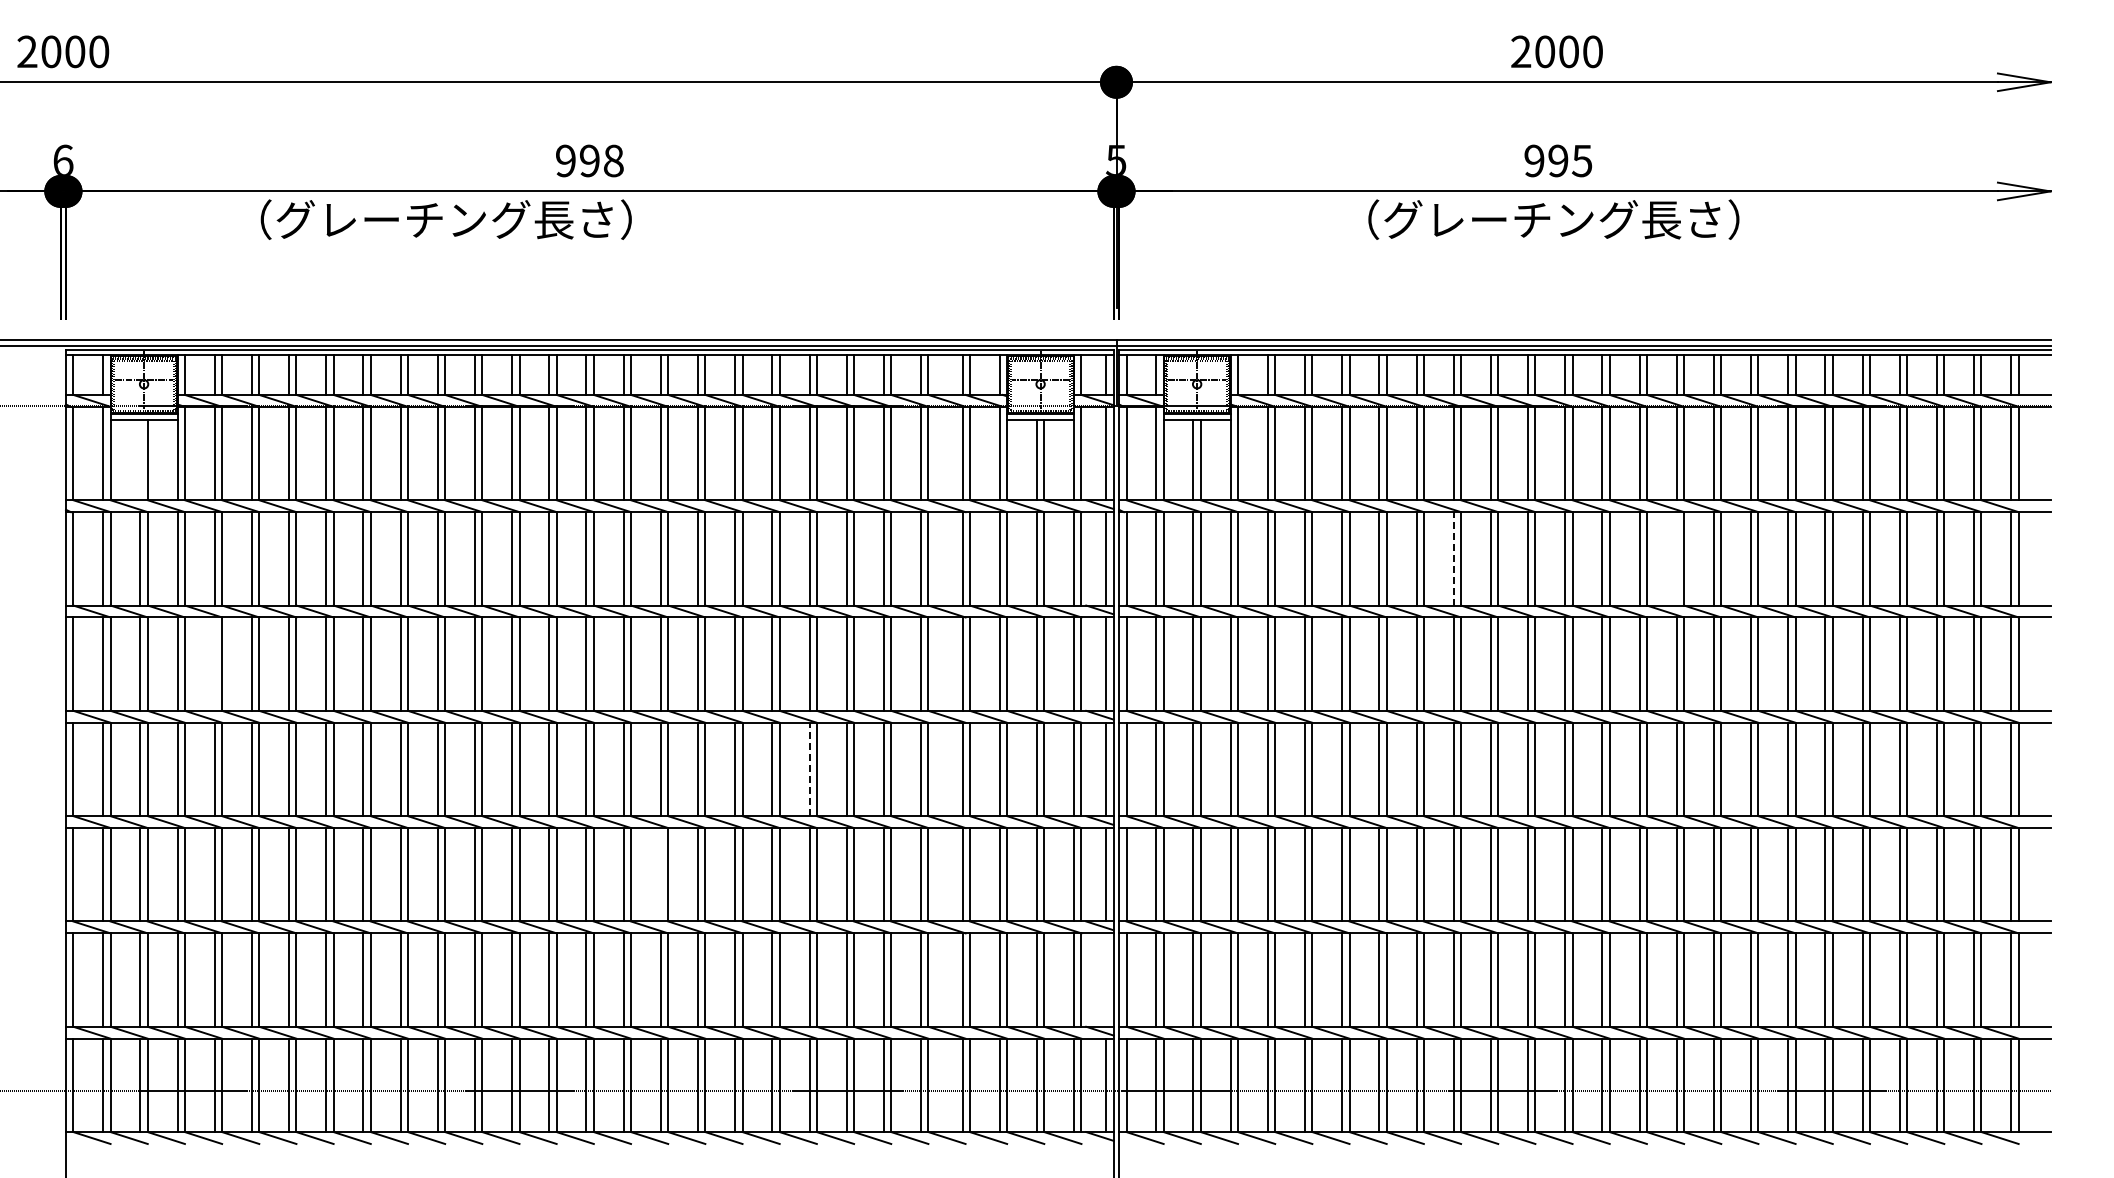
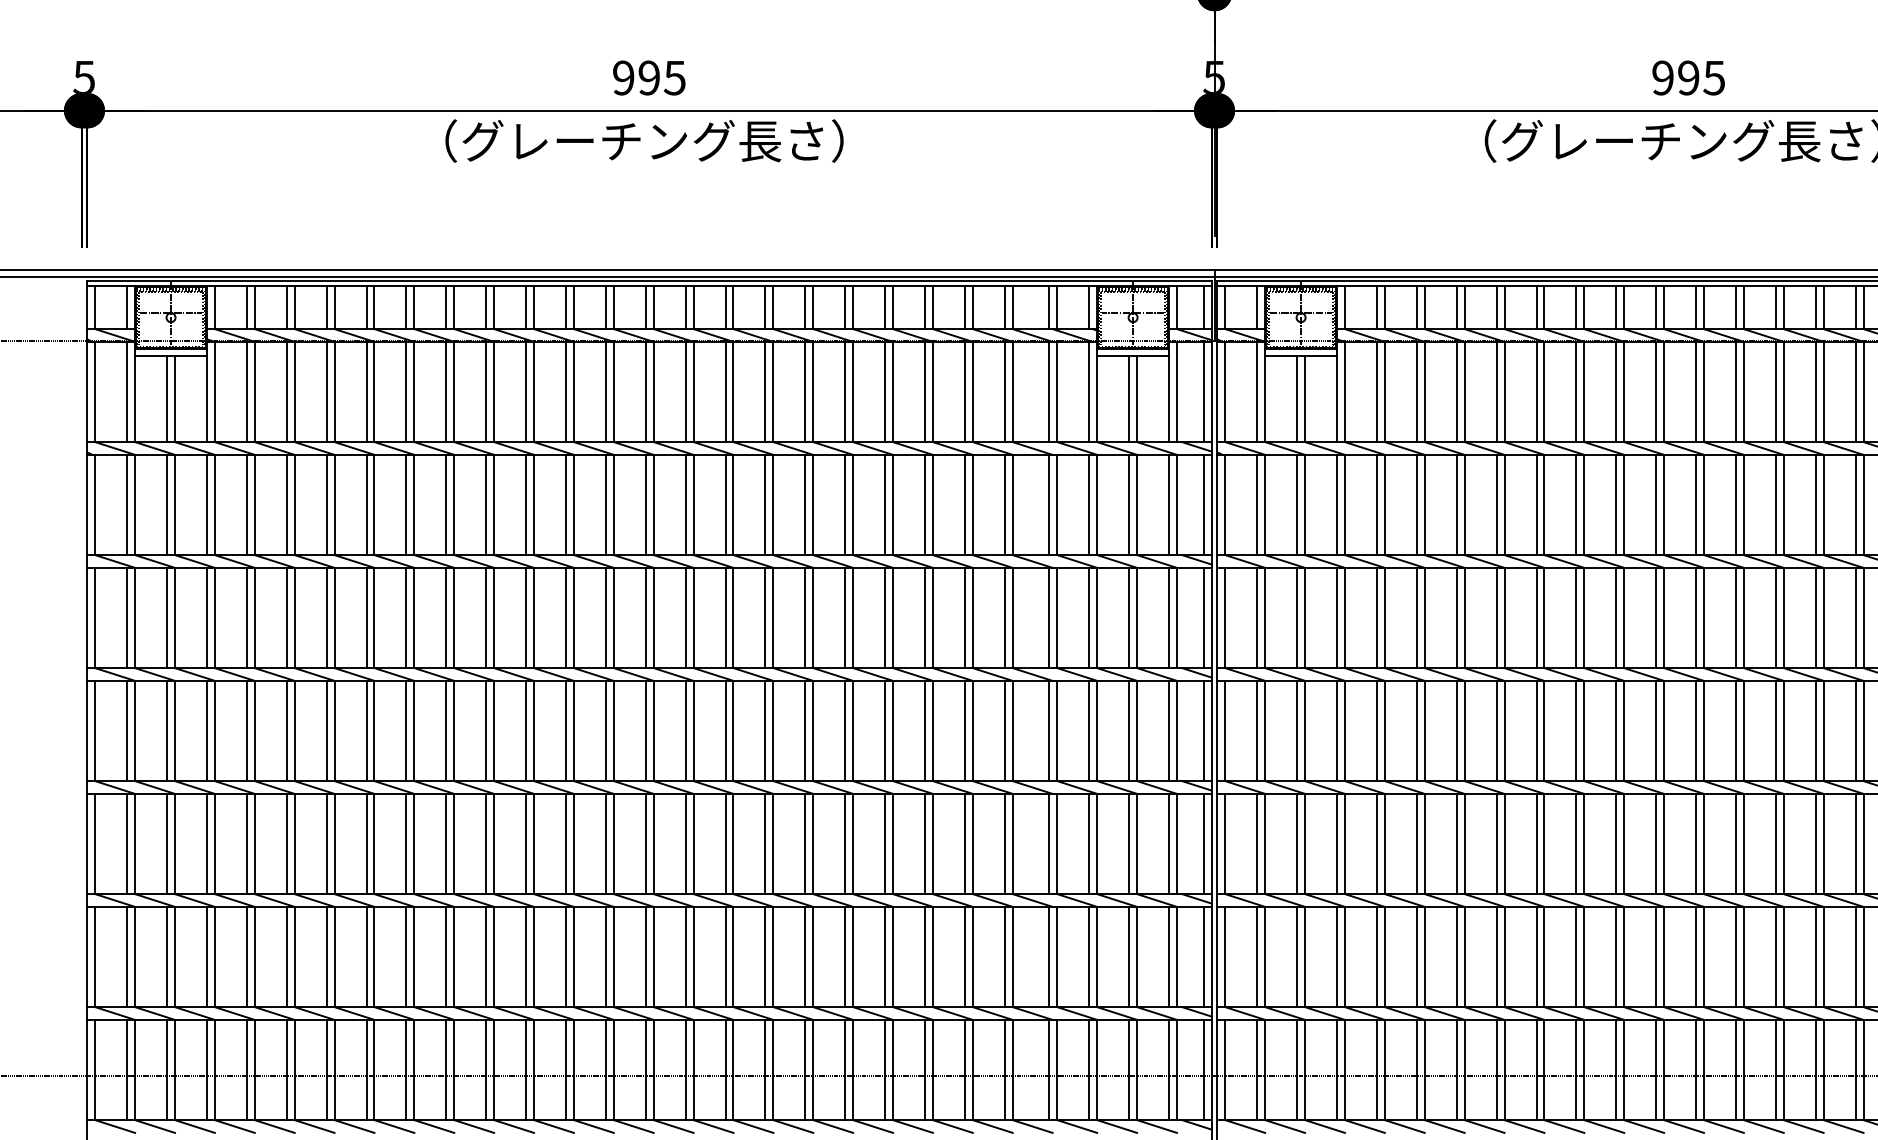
text: (62, 159) -> (83, 76), 6 -> 5
text: (613, 160) -> (674, 77), 998 -> 995
text: (445, 219) -> (643, 140), moved
line: (140, 459) -> (167, 398), added
line: (1453, 558) -> (1576, 504), dashed -> solid
line: (1676, 558) -> (1815, 504), added
line: (214, 663) -> (246, 617), added
line: (809, 769) -> (885, 731), dashed -> solid
line: (660, 874) -> (725, 843), added
line: (1106, 979) -> (1203, 956), added

